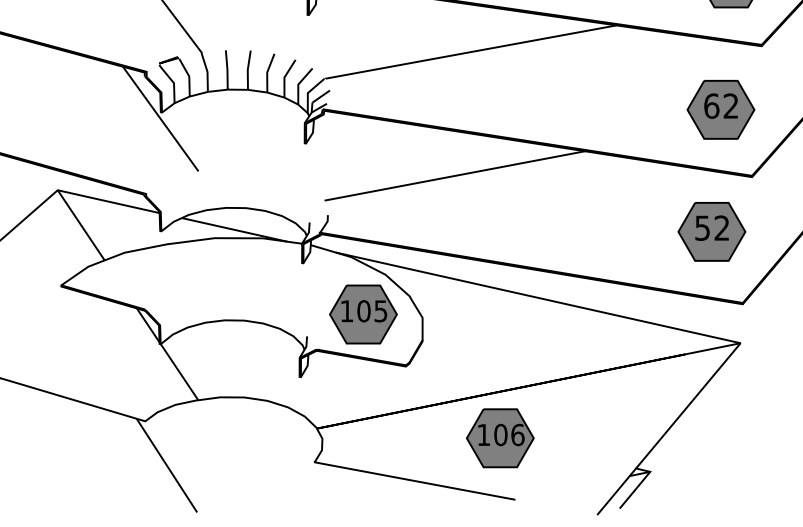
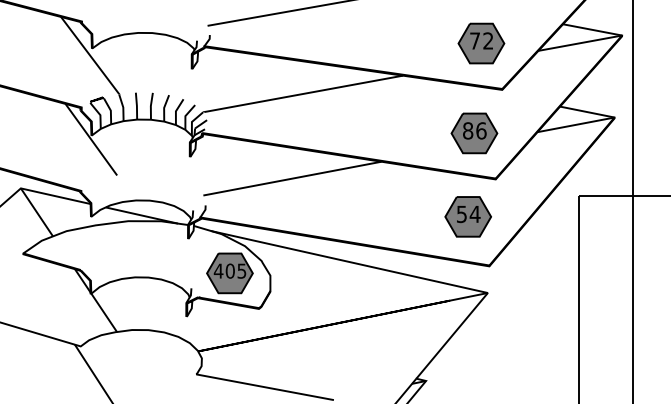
text: (721, 105) -> (474, 130), 62 -> 86
text: (721, 226) -> (474, 213), 52 -> 54
text: (346, 310) -> (218, 270), 105 -> 405
part: (500, 437) -> (323, 357), removed

